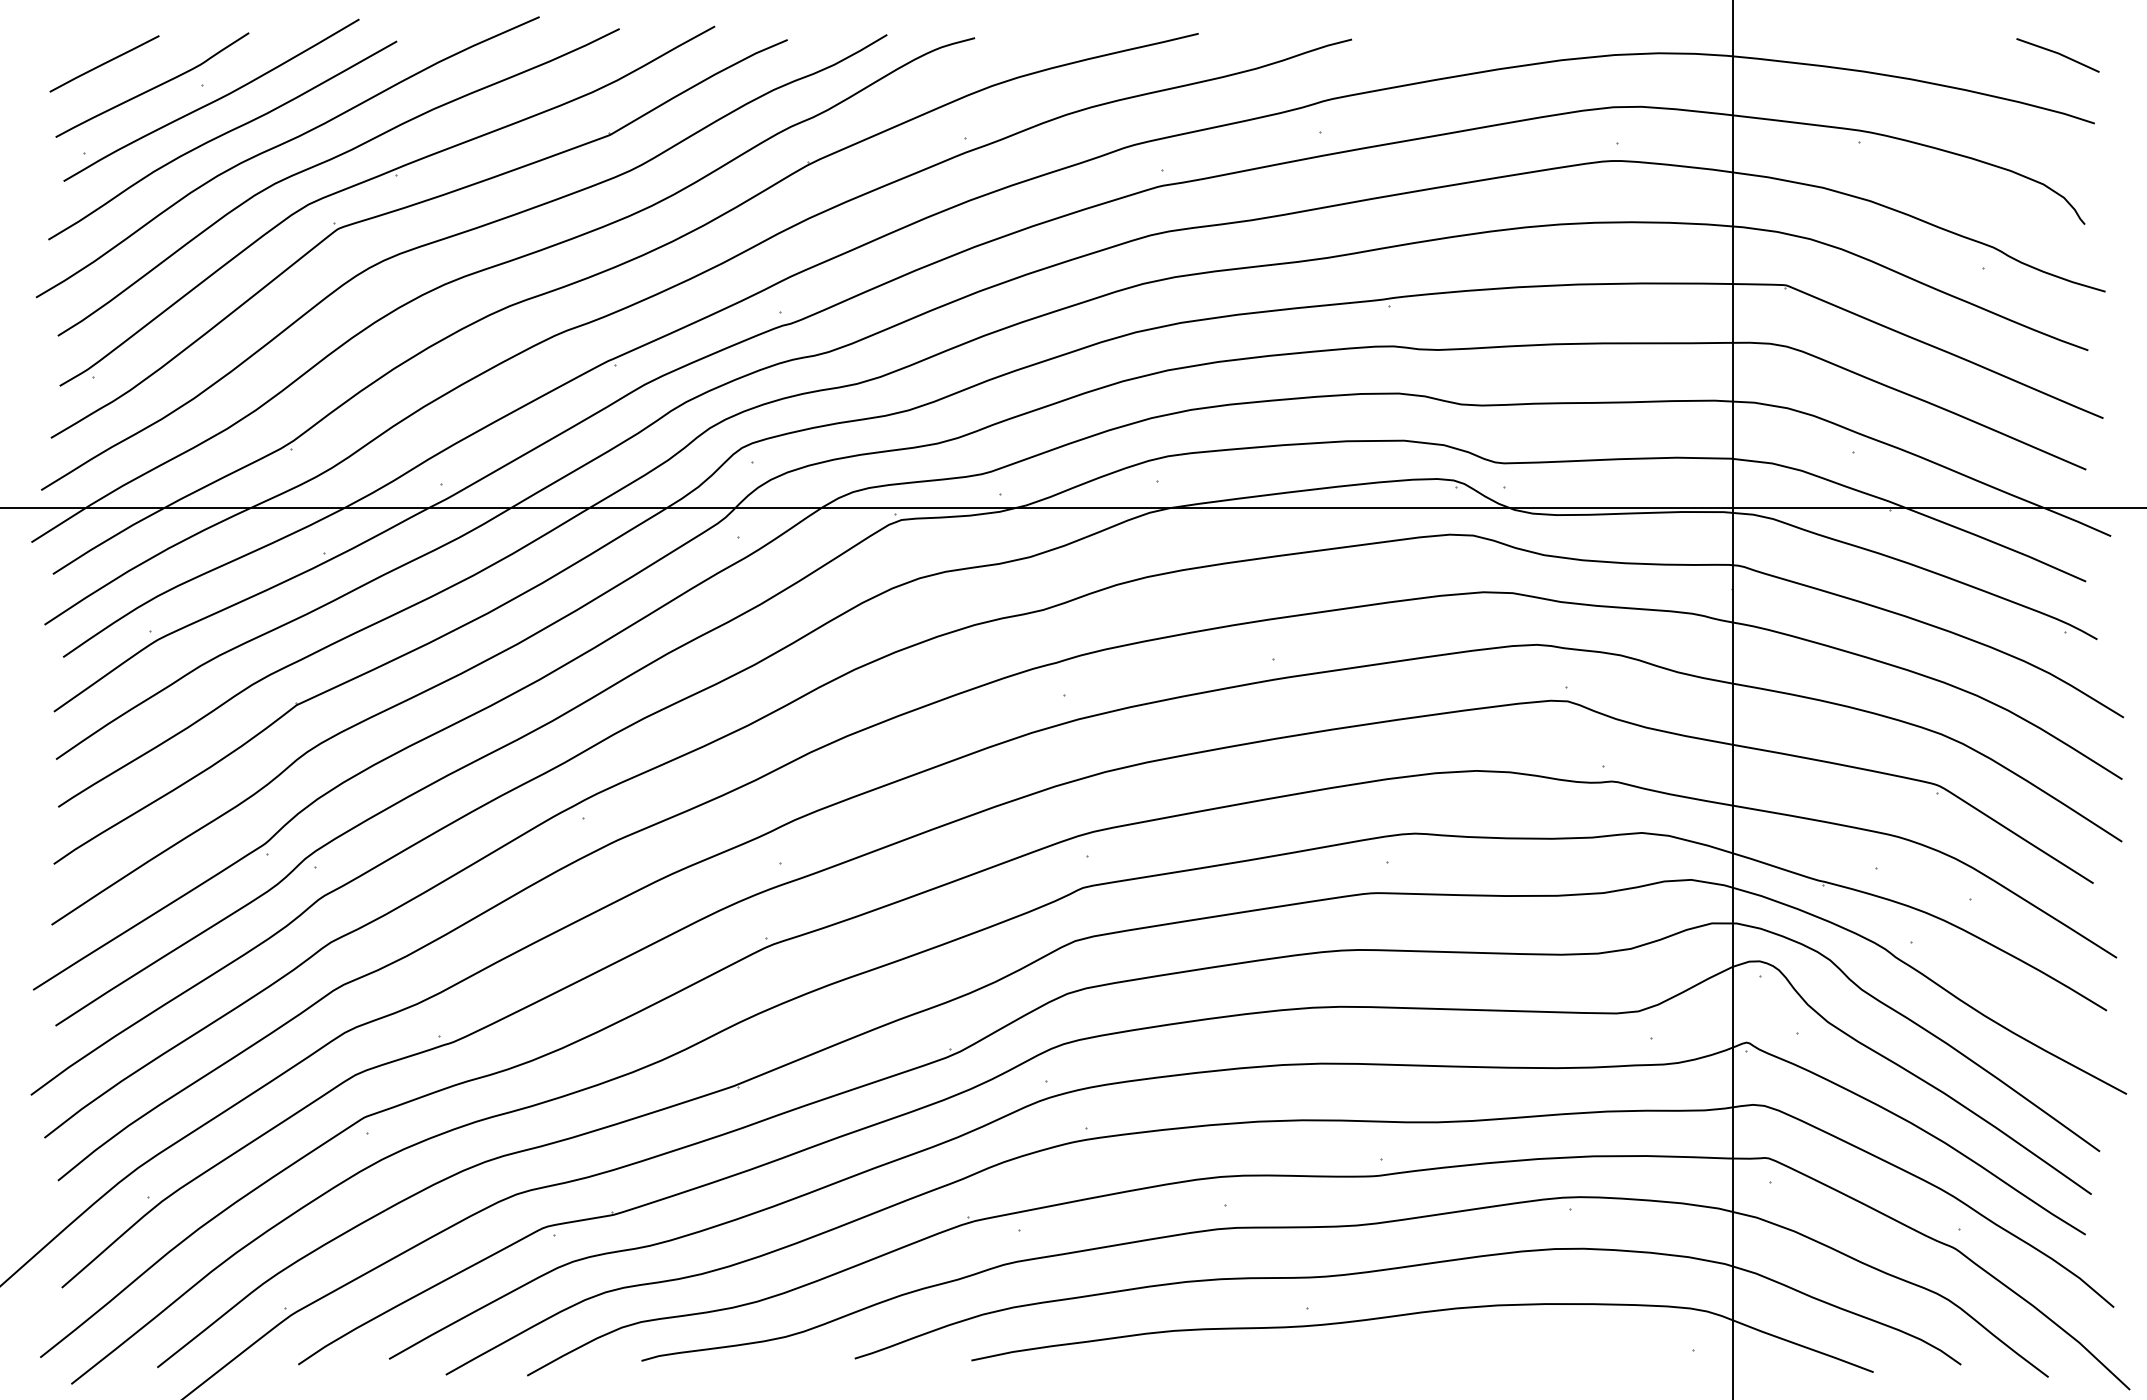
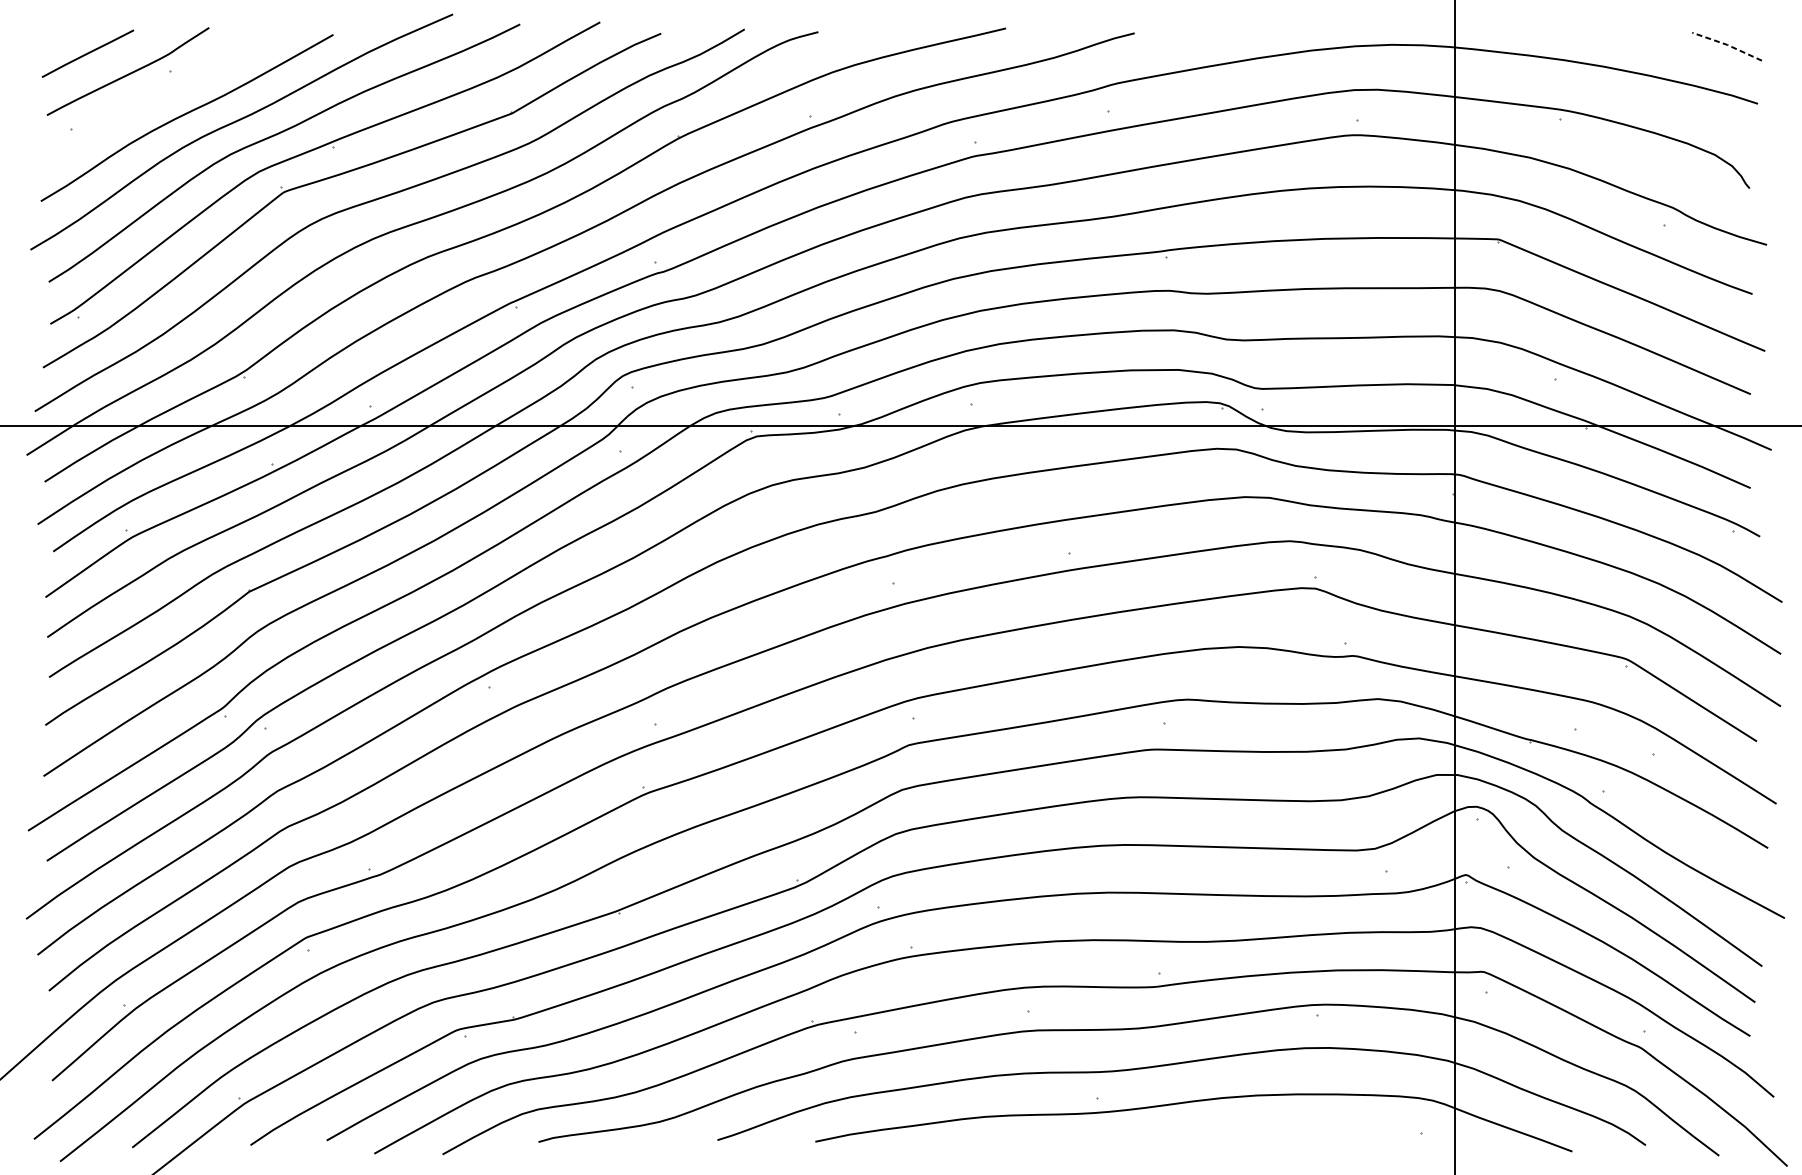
line: (2058, 53) -> (1727, 45), solid -> dashed
curve: (211, 101) -> (177, 85), removed

